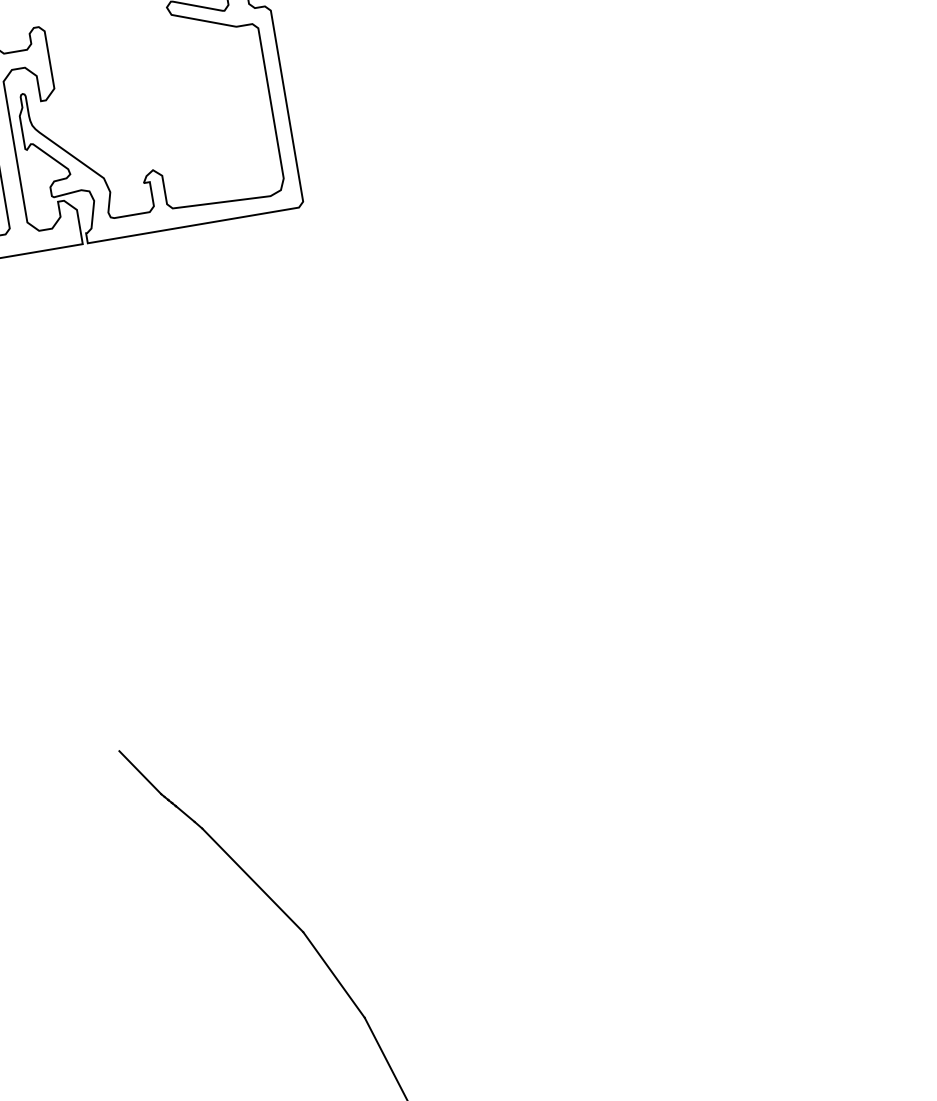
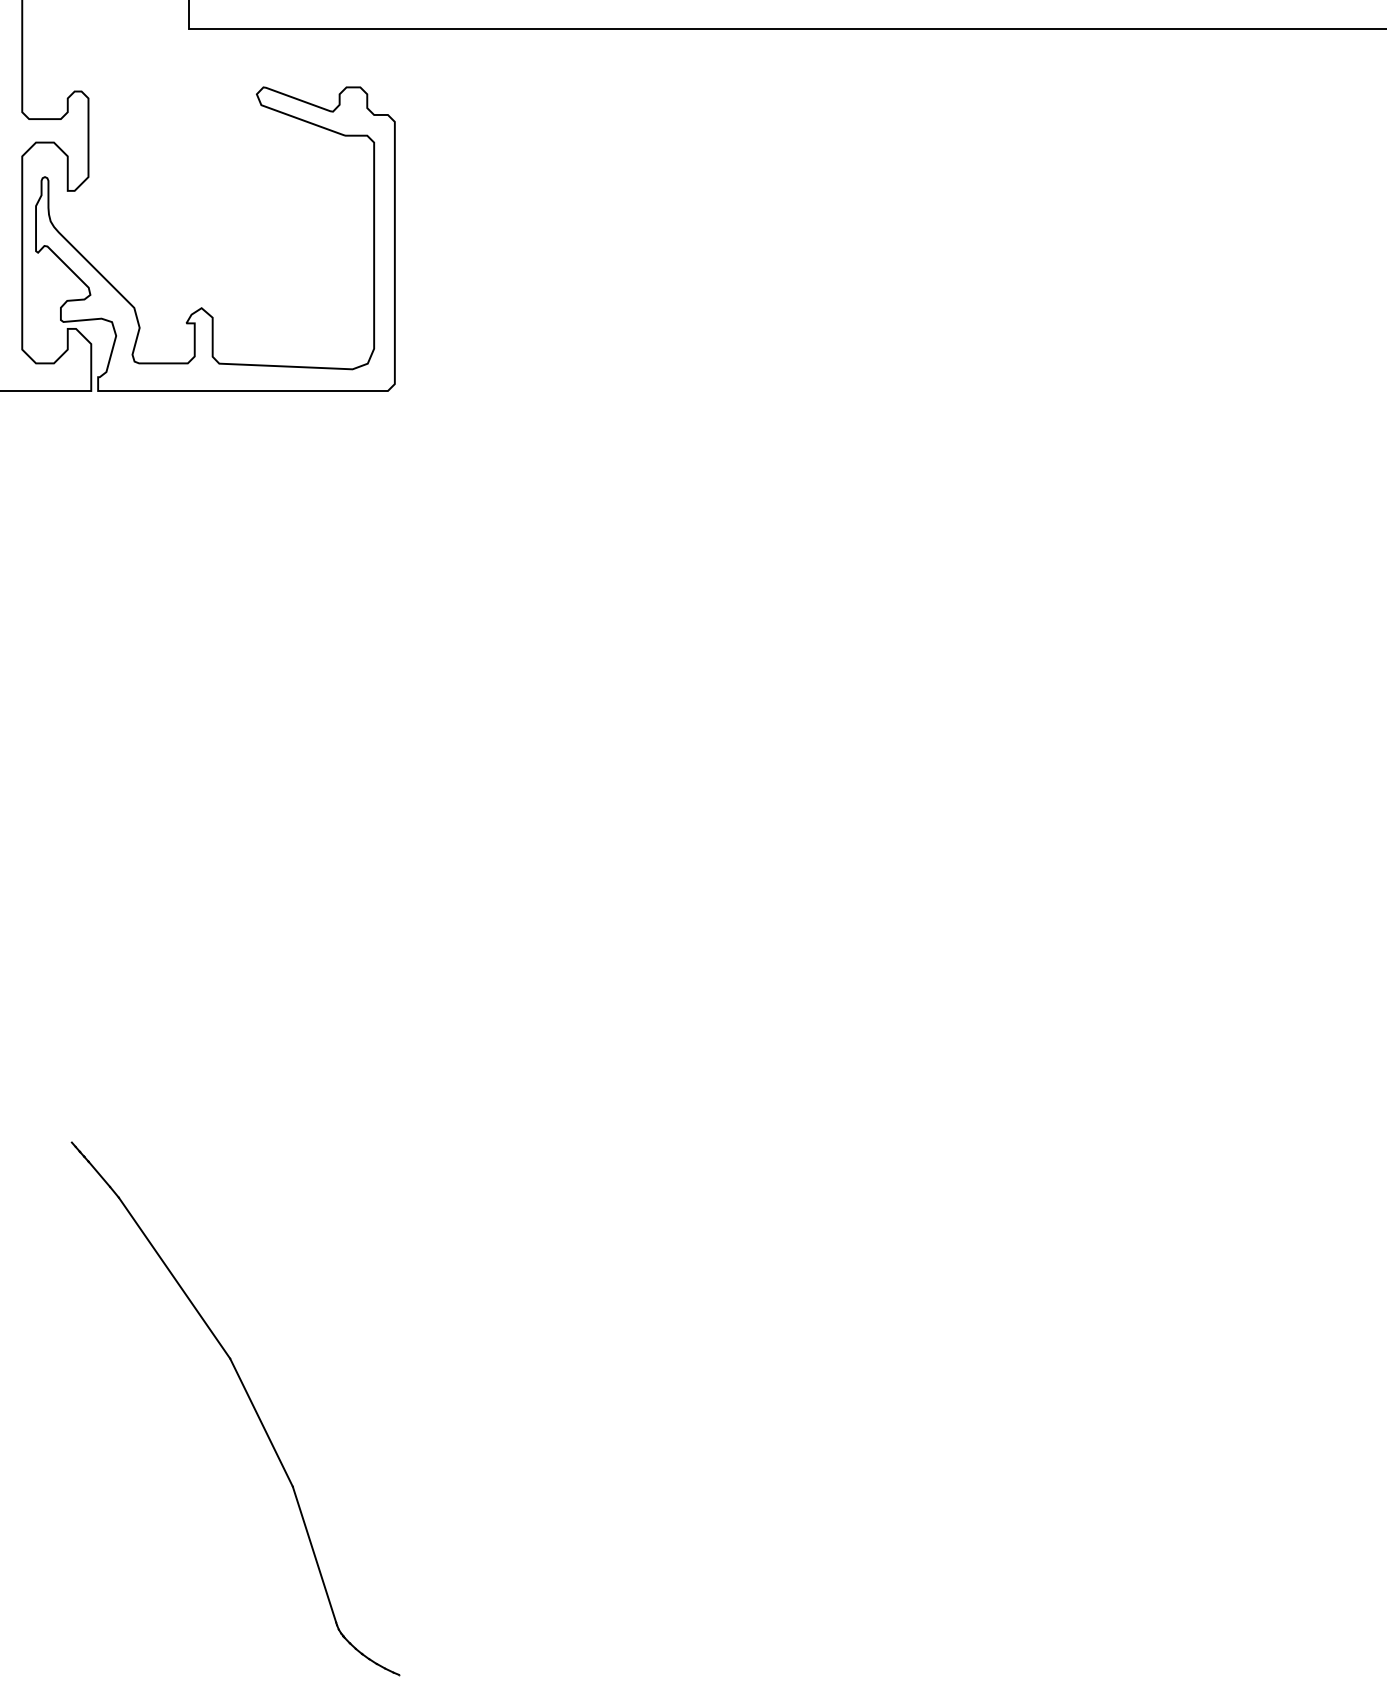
line: (140, 772) -> (48, 1108), removed

